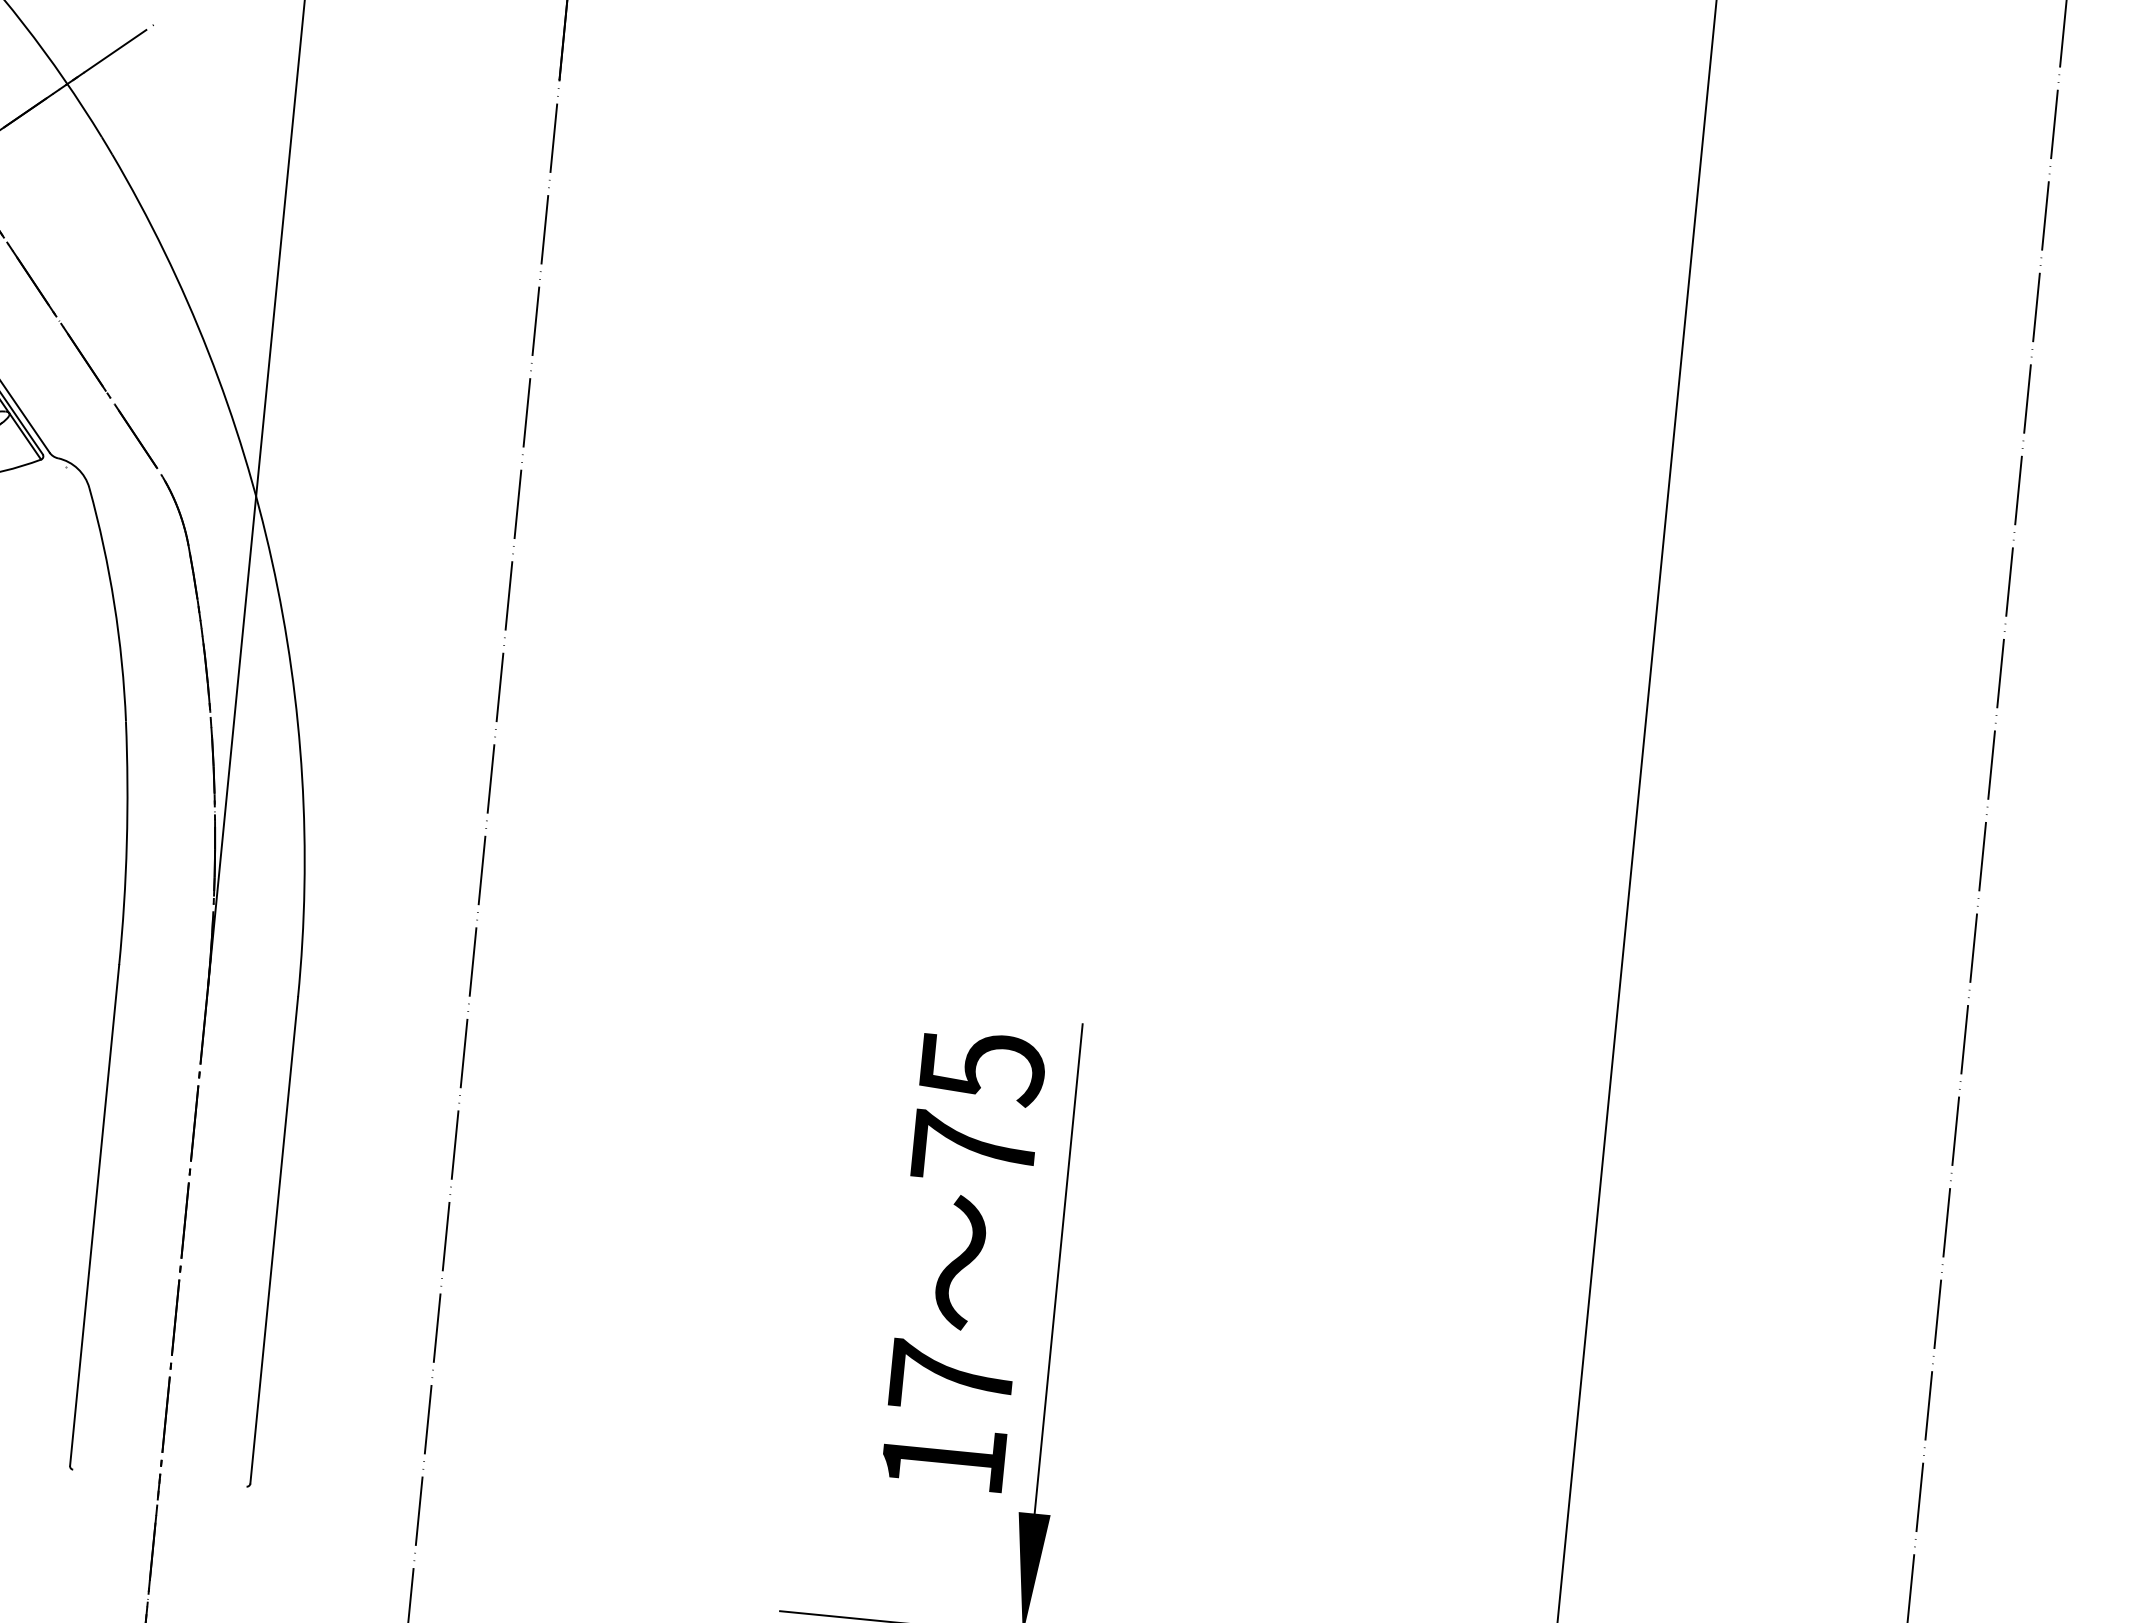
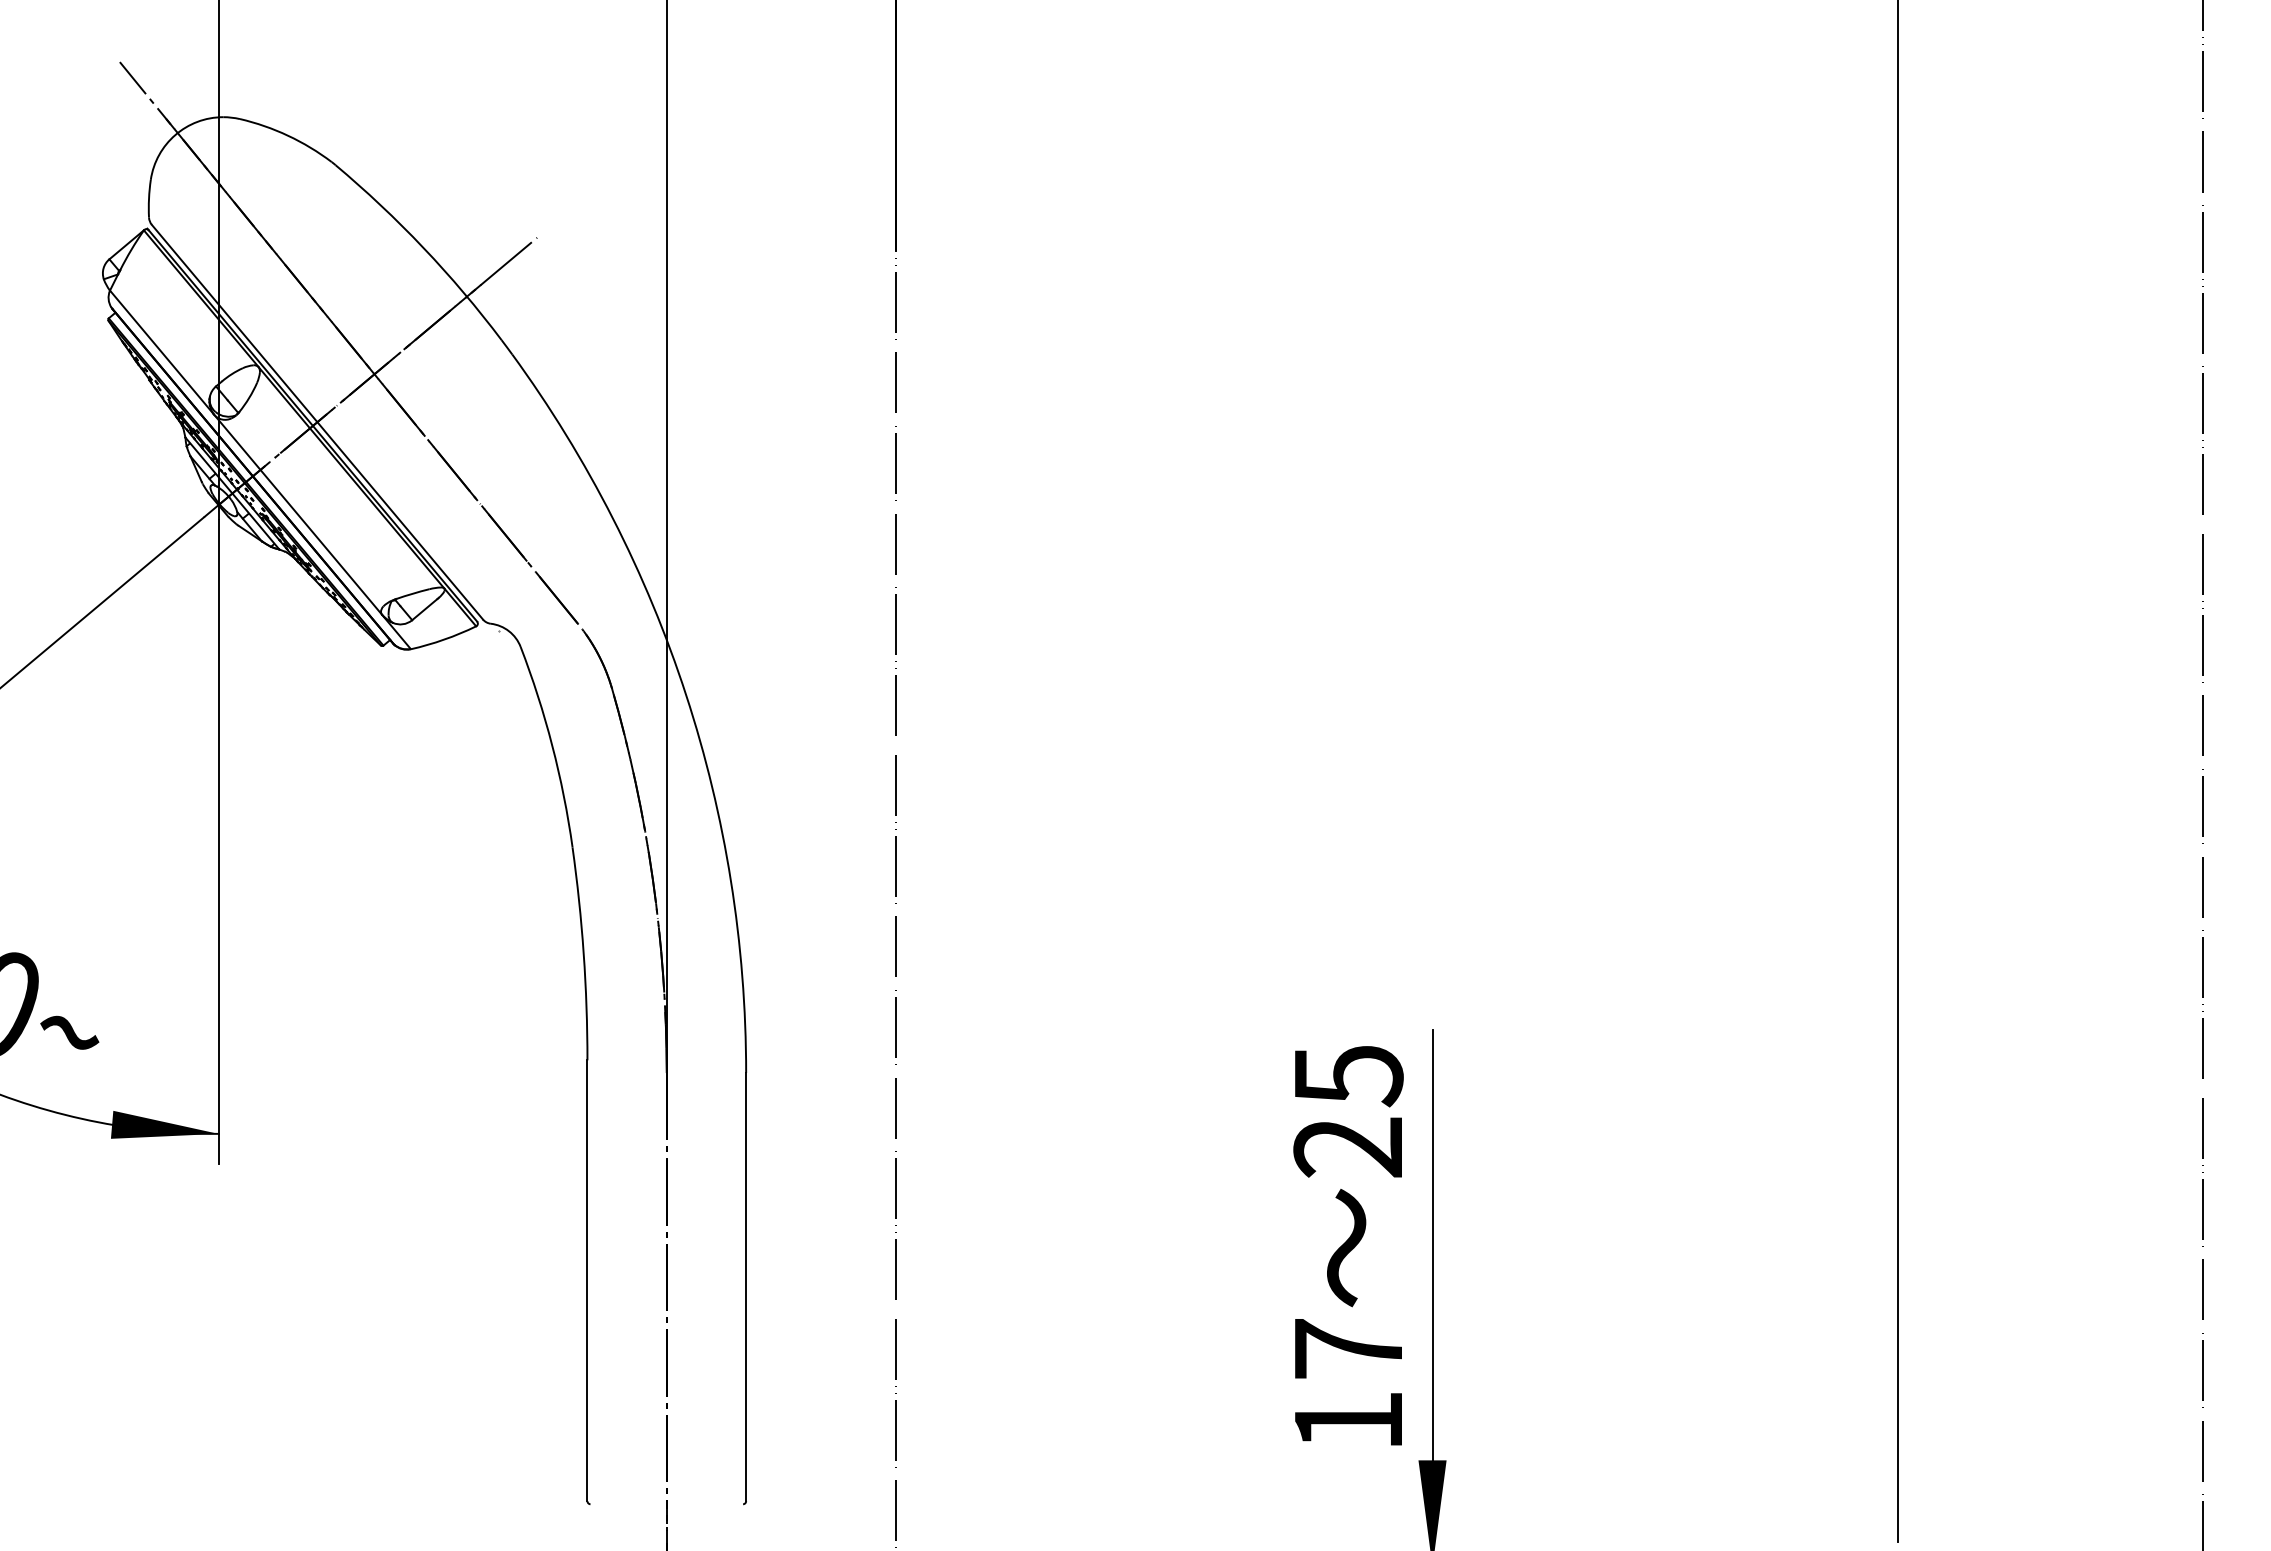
text: (972, 1148) -> (1347, 1147), 75 -> 25

